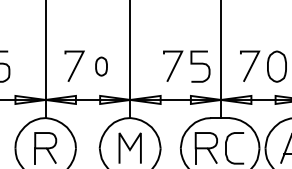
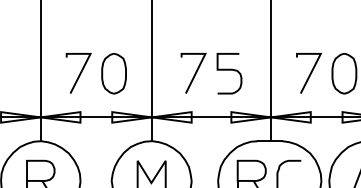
part: (101, 66) -> (114, 73), size x1.67
part: (186, 66) -> (211, 73), moved

